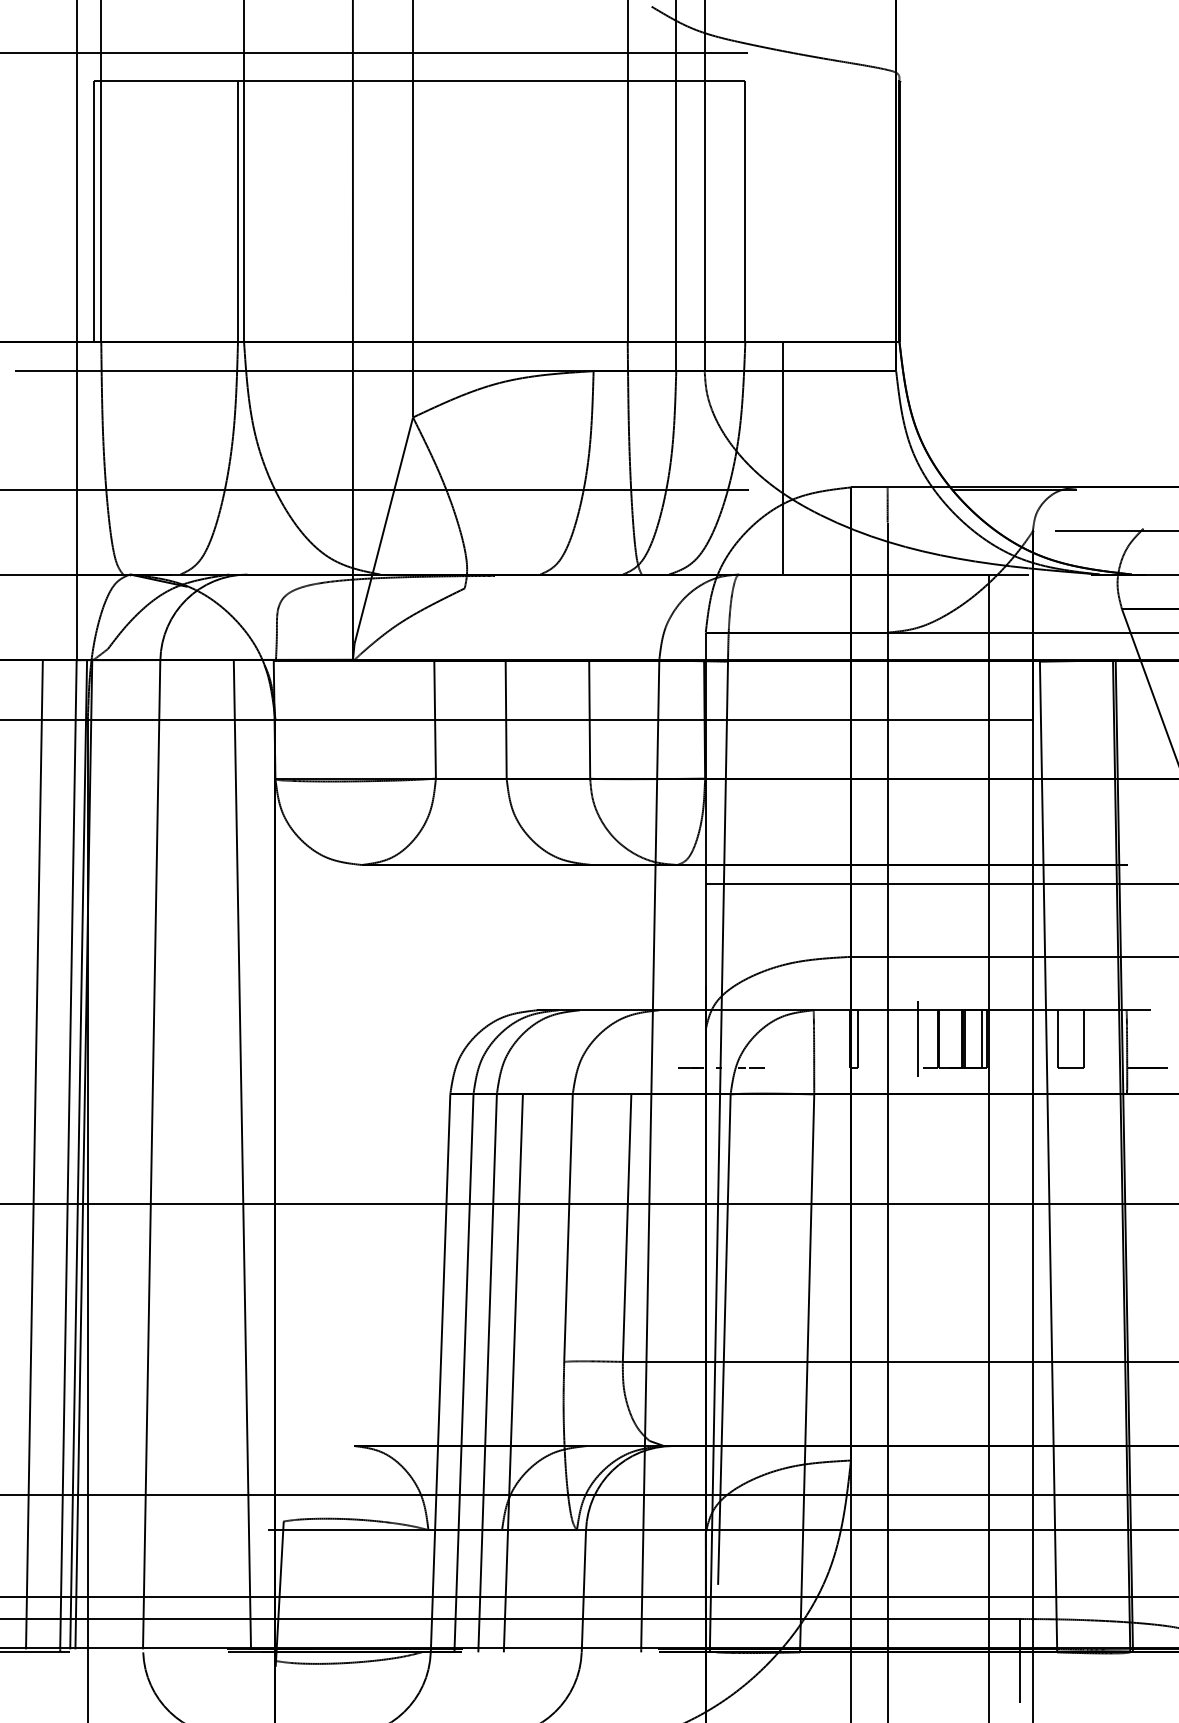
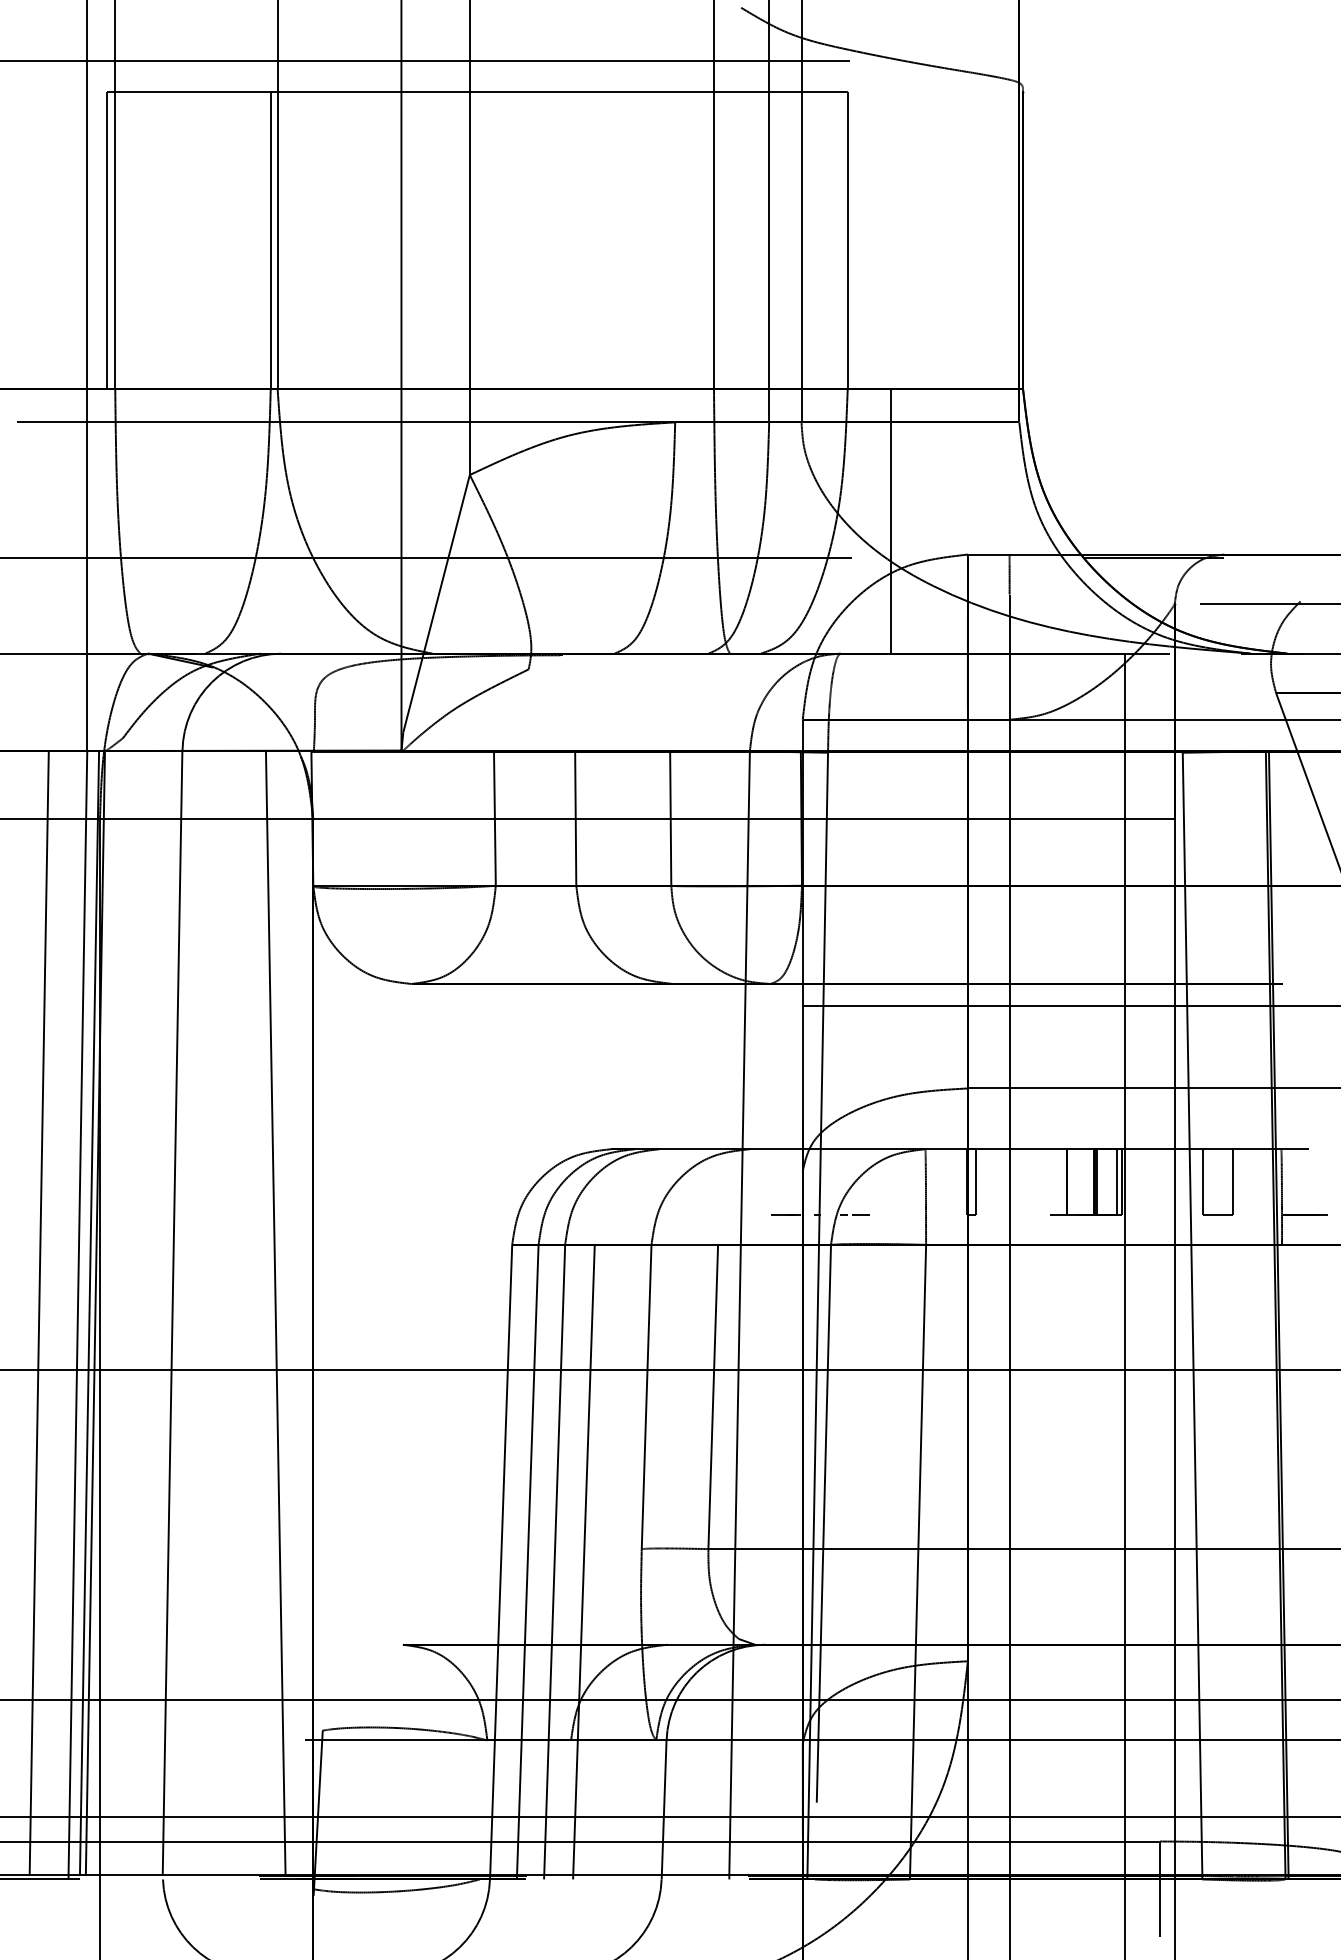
line: (918, 1039) -> (1044, 1182), removed

